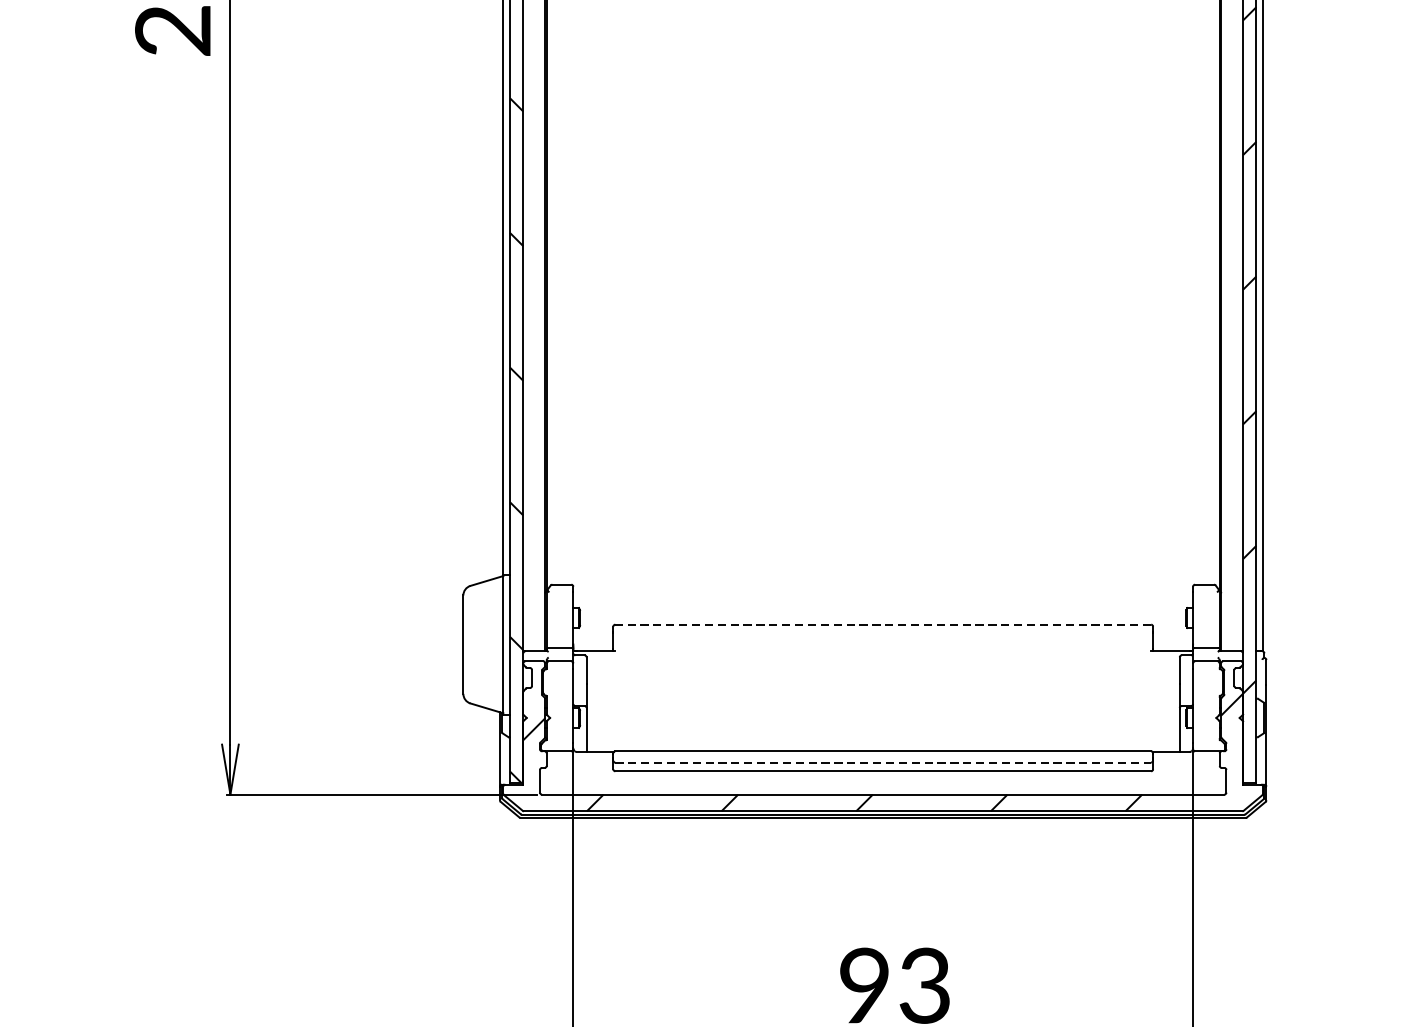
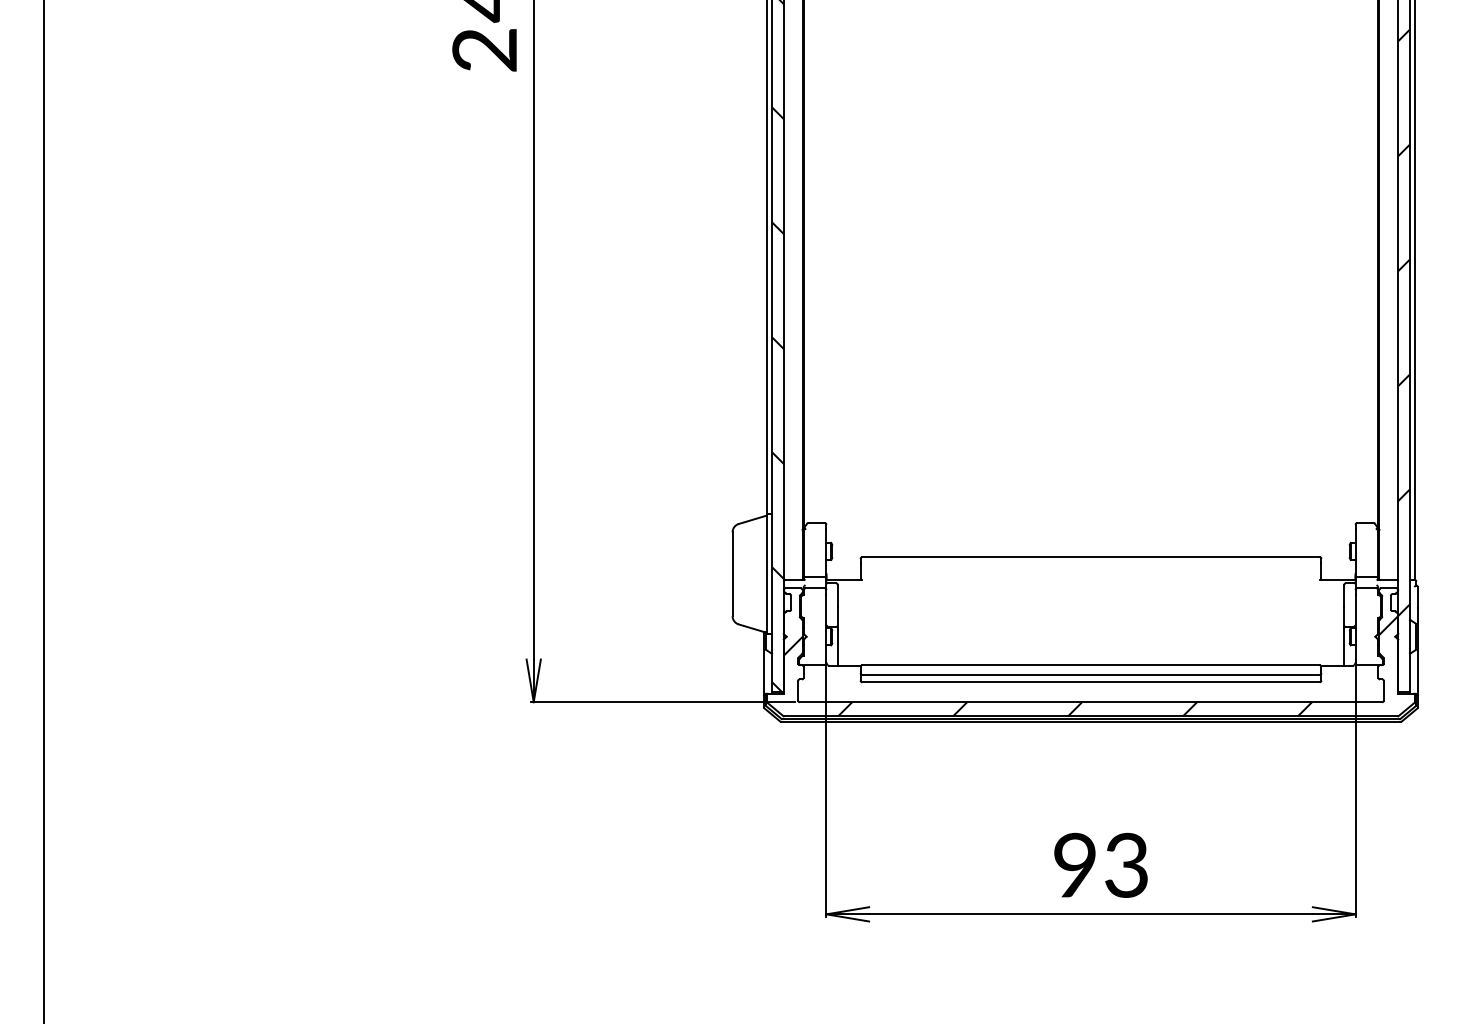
line: (883, 625) -> (1091, 557), dashed -> solid
line: (883, 762) -> (1091, 674), dashed -> solid

